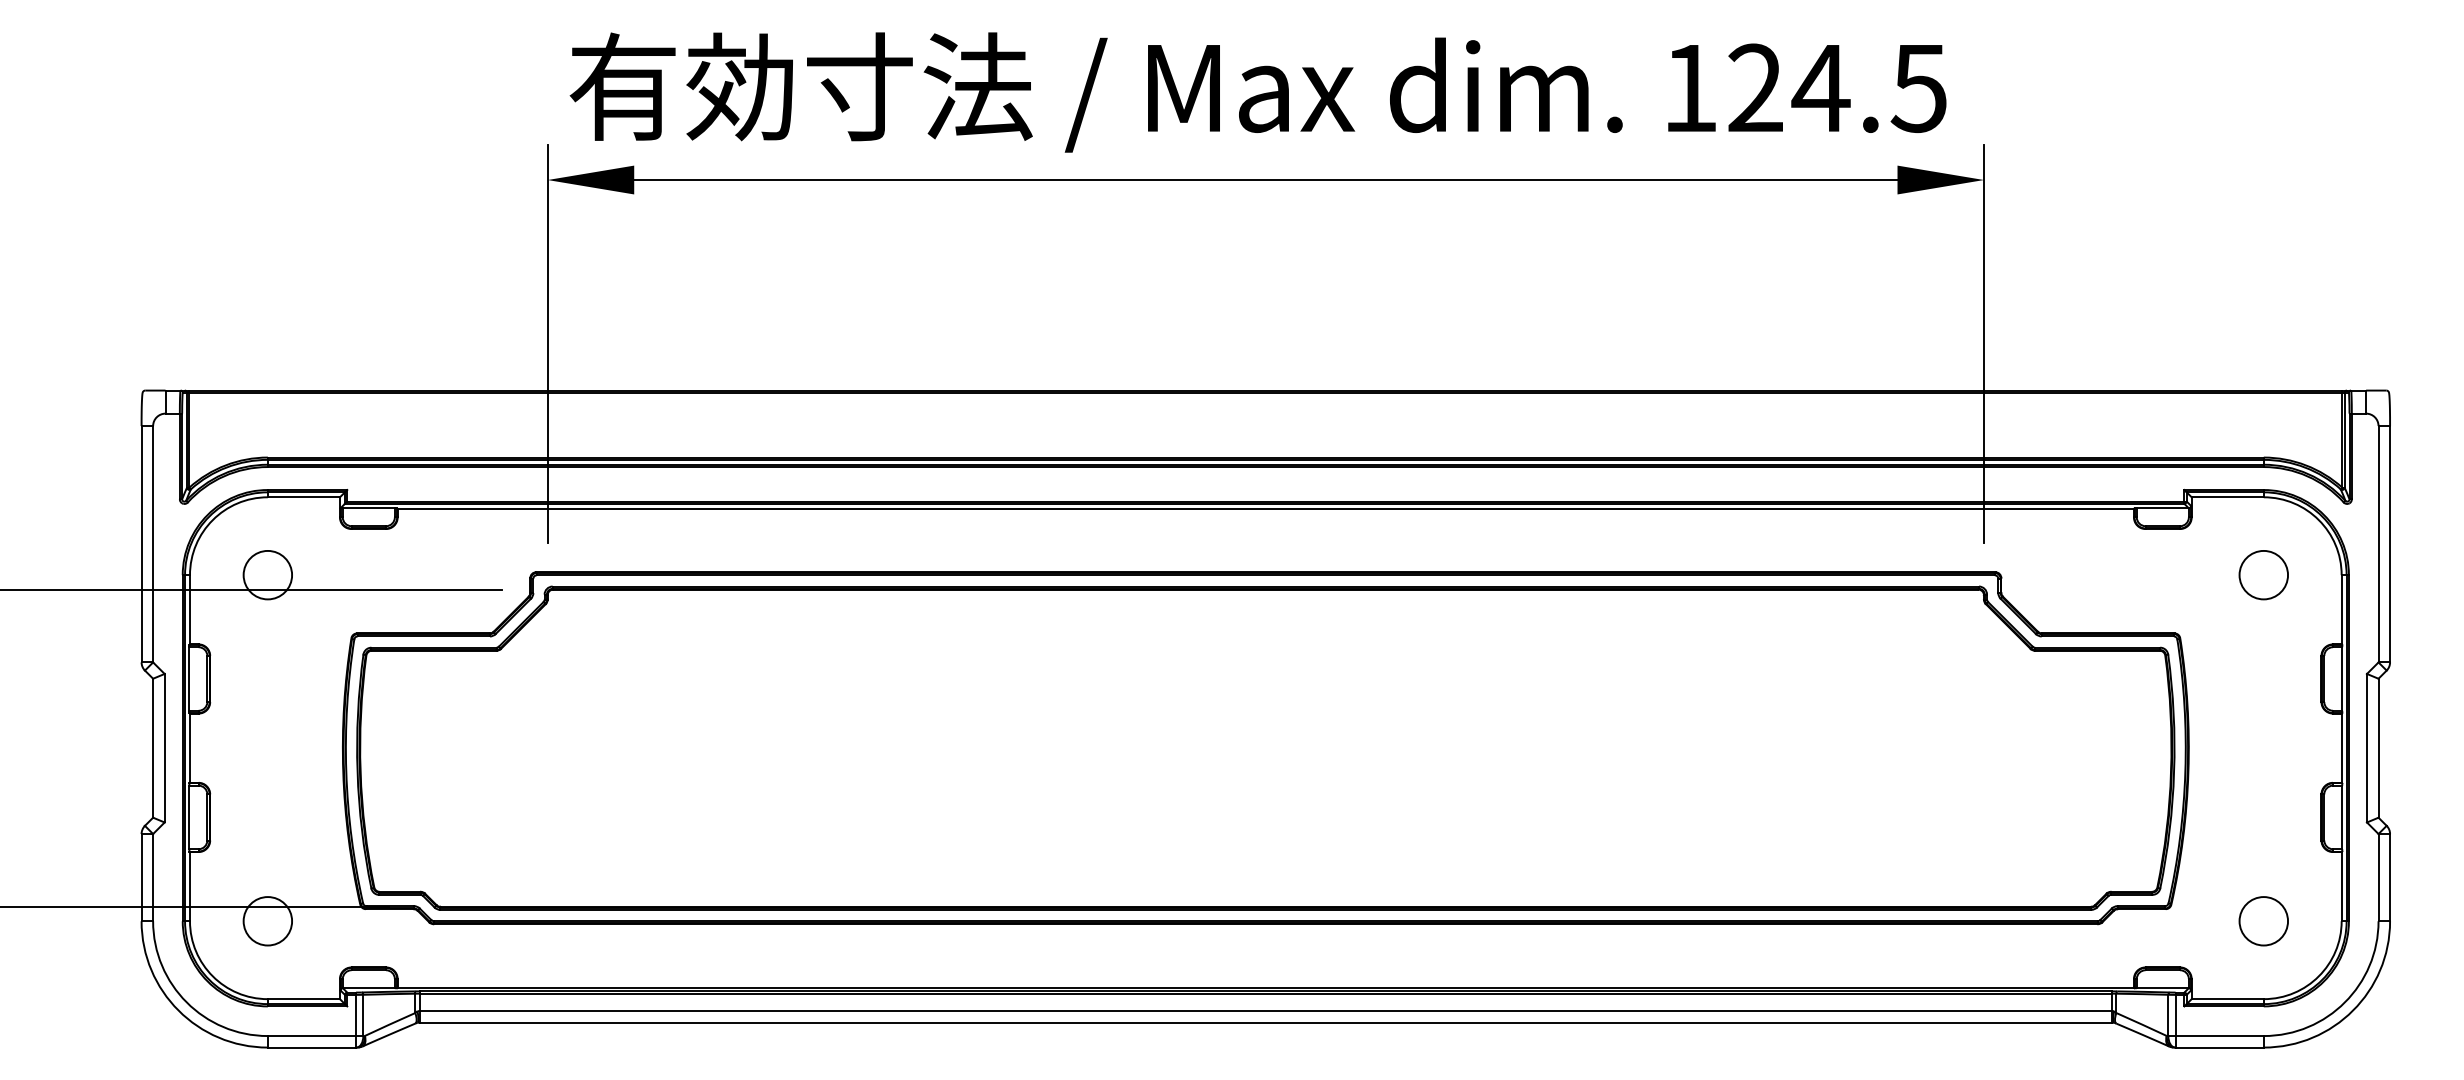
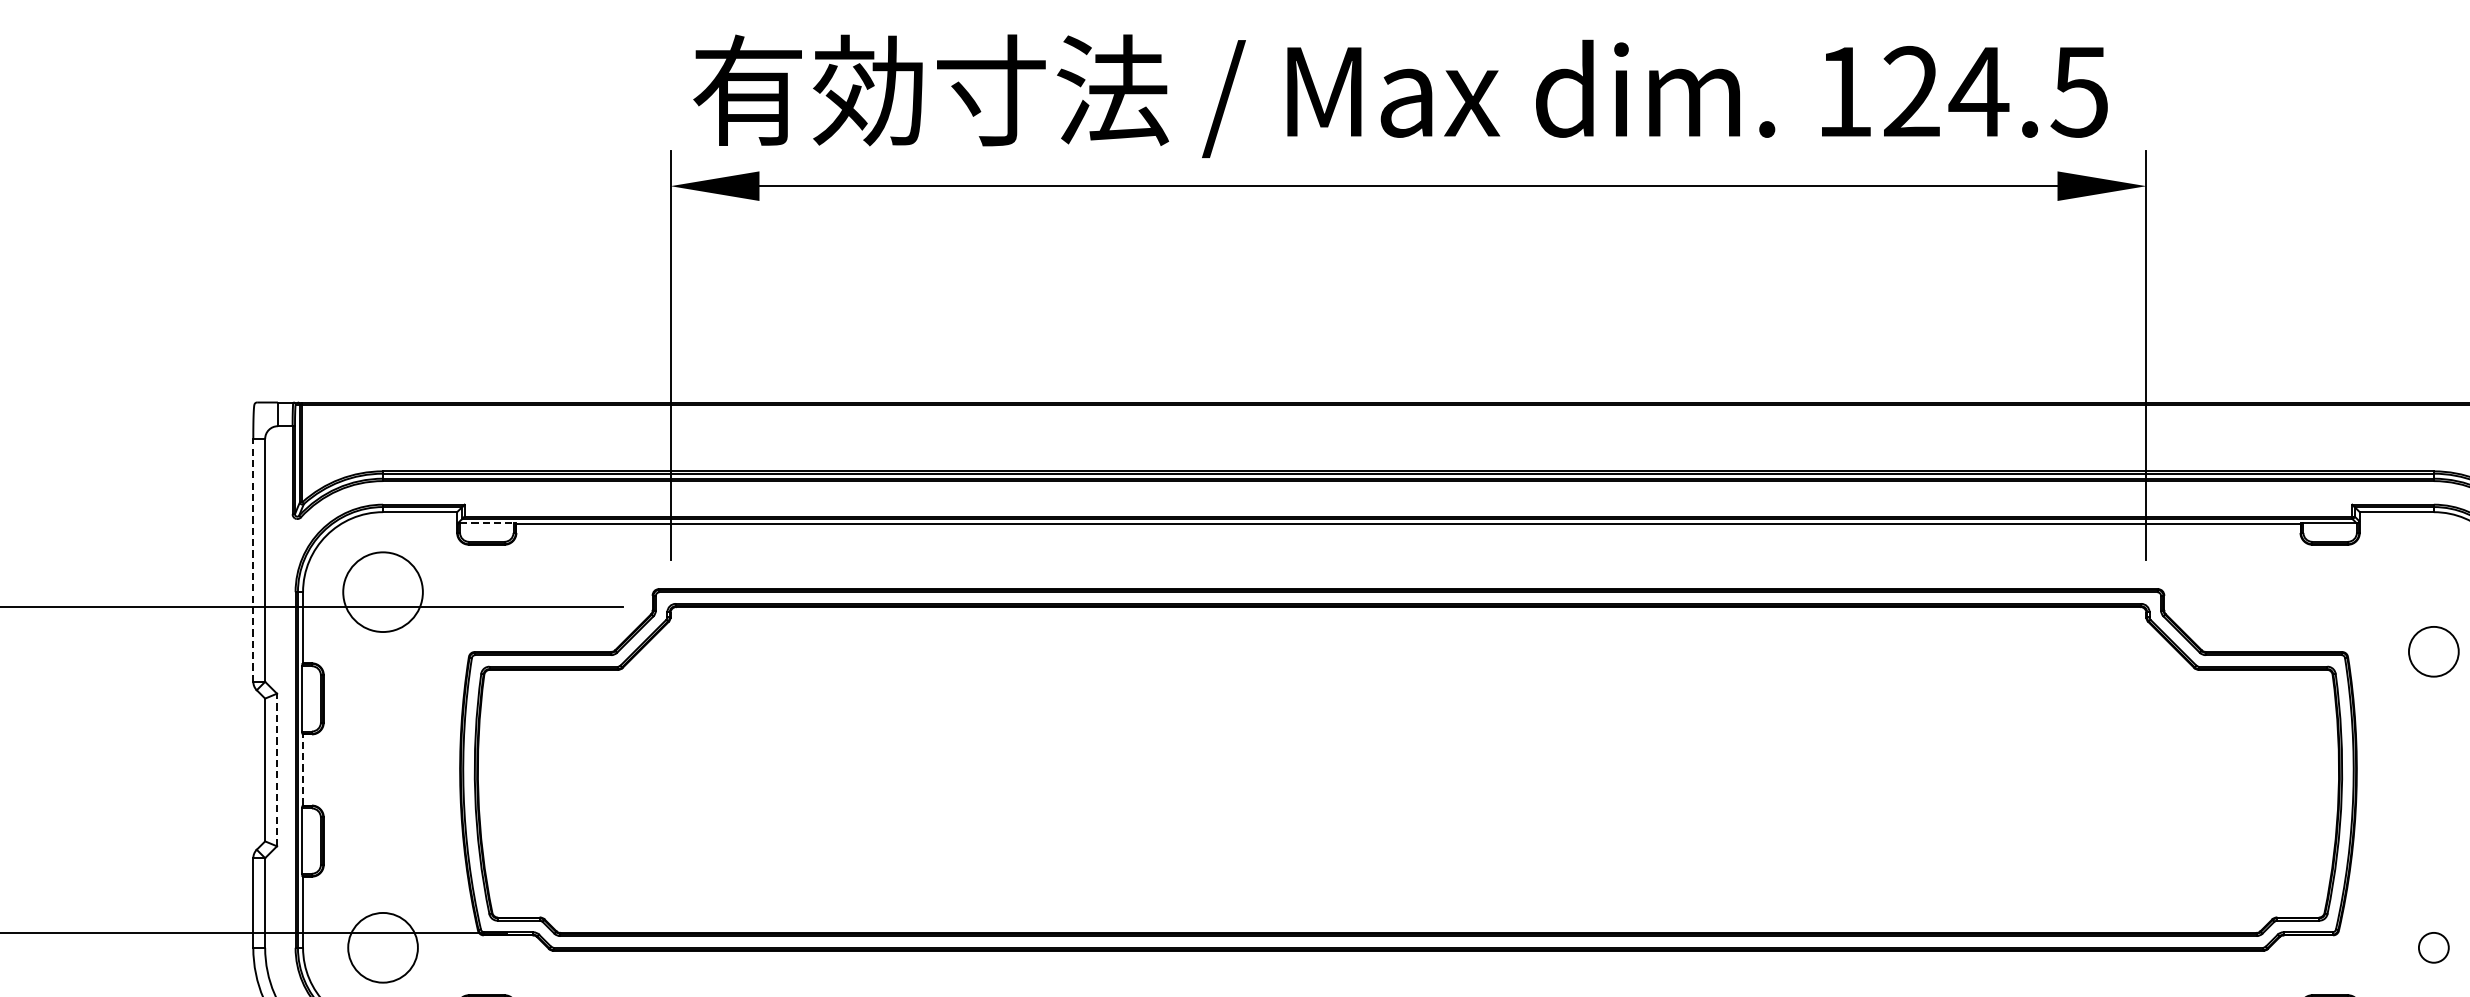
line: (369, 508) -> (487, 523), solid -> dashed
line: (141, 543) -> (253, 559), solid -> dashed
circle: (267, 574) -> (382, 591), size x1.6
circle: (2263, 575) -> (2433, 652), moved
line: (164, 747) -> (276, 769), solid -> dashed
line: (190, 748) -> (303, 770), solid -> dashed
circle: (267, 921) -> (382, 948), size x1.4
circle: (2263, 921) -> (2433, 948), size x0.6

